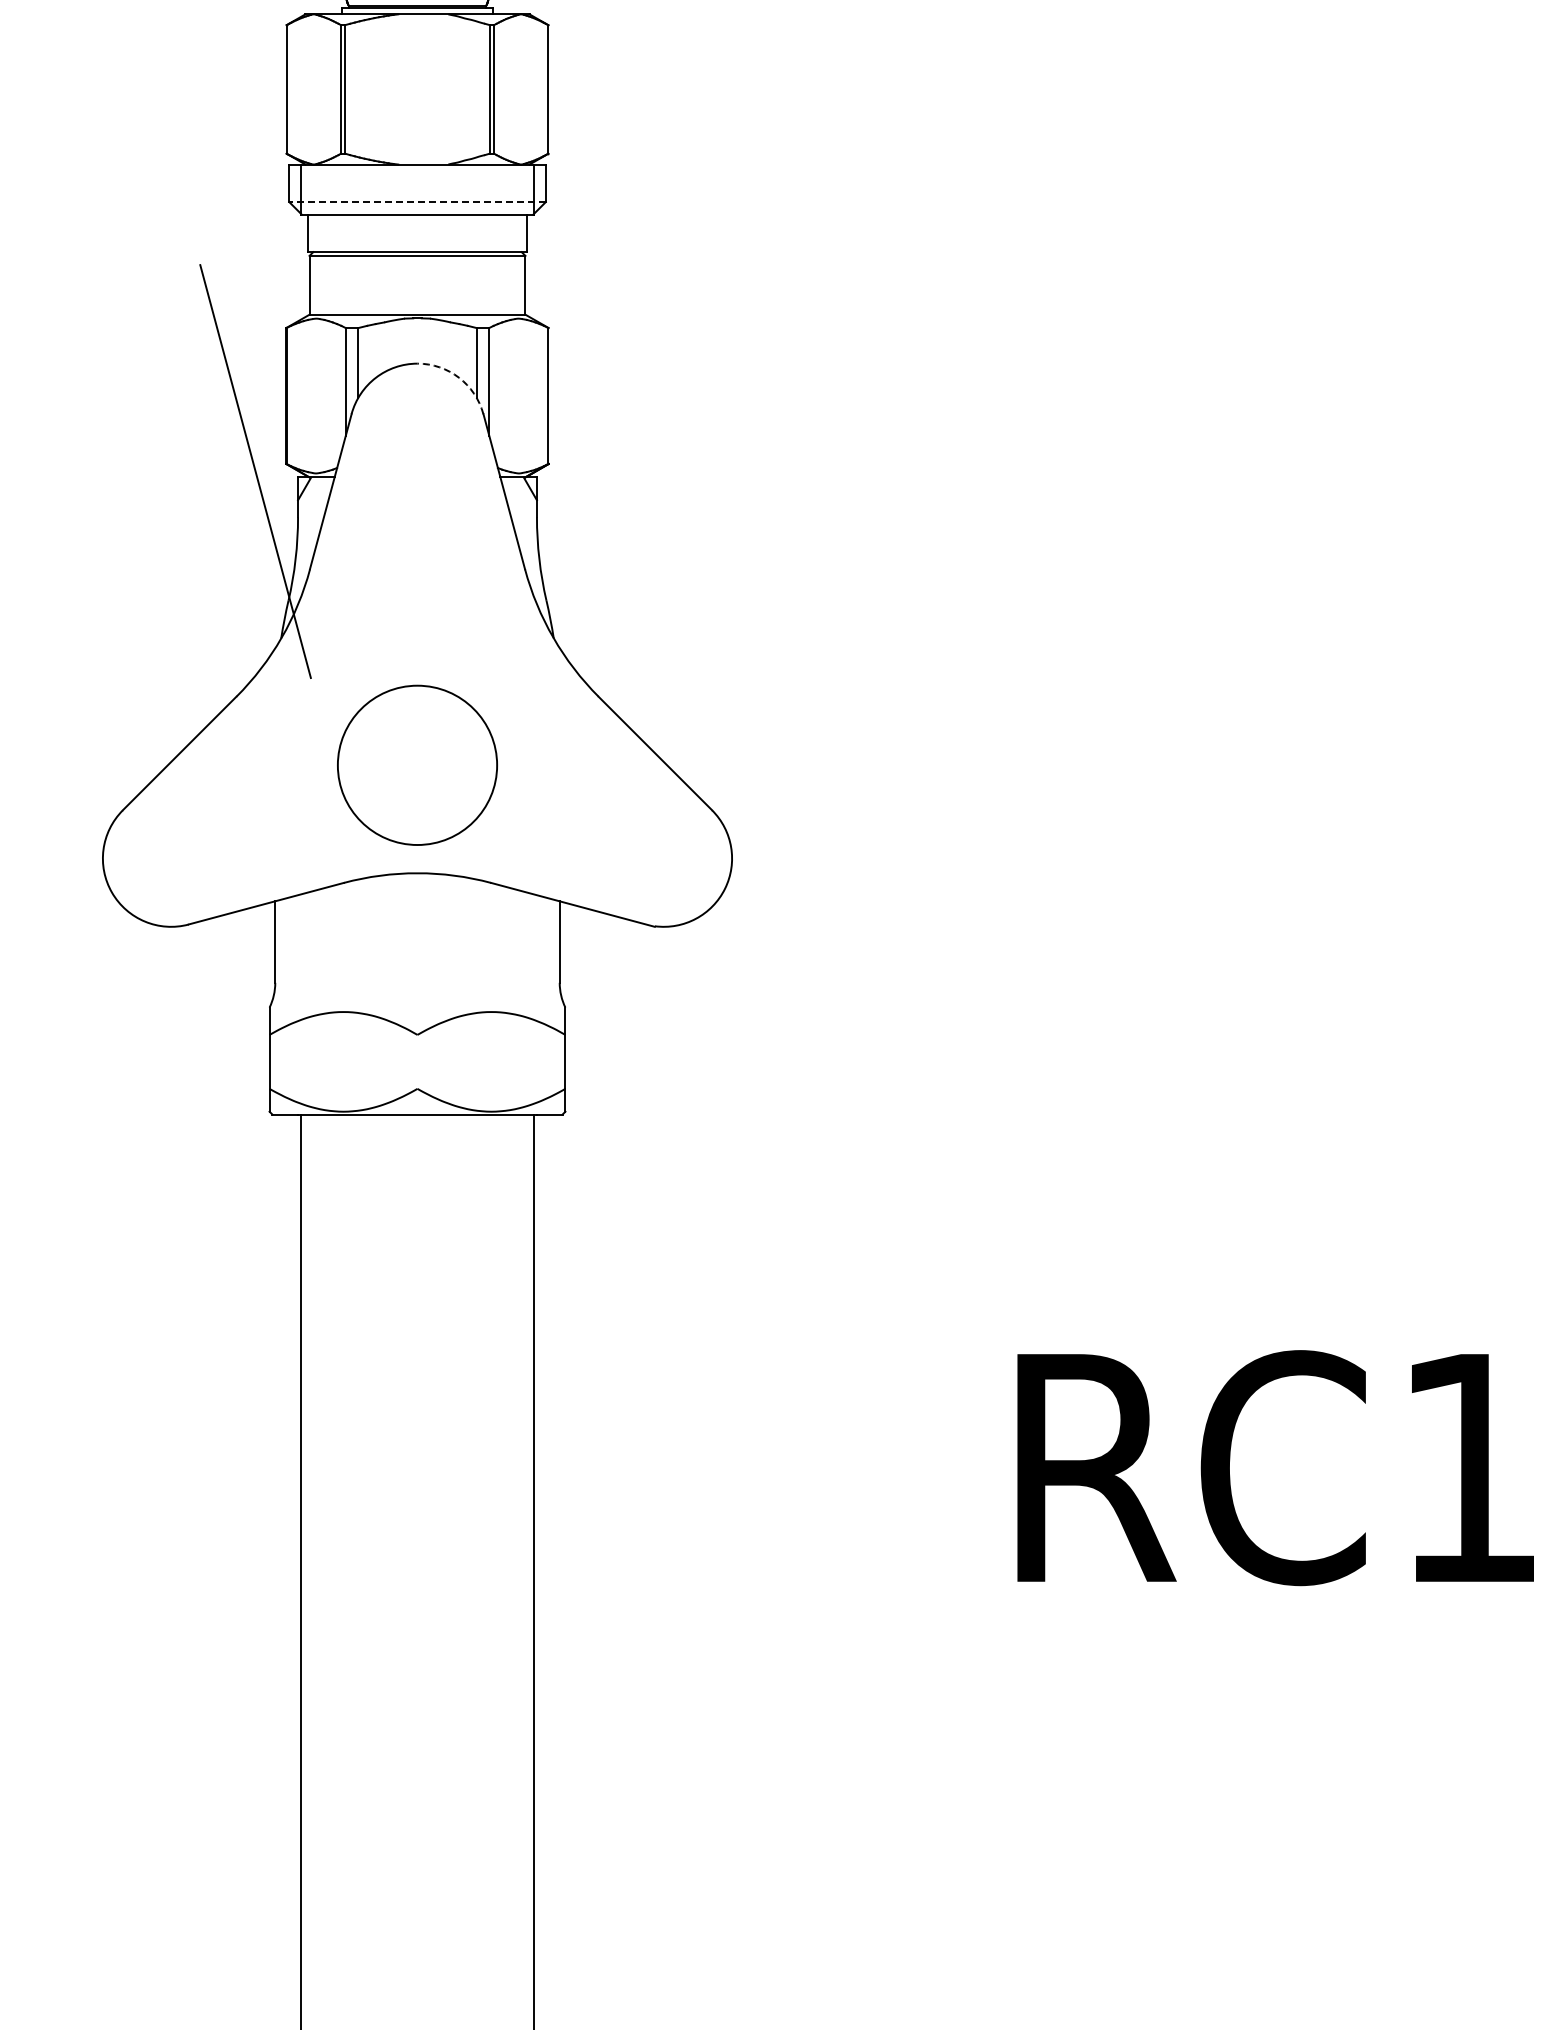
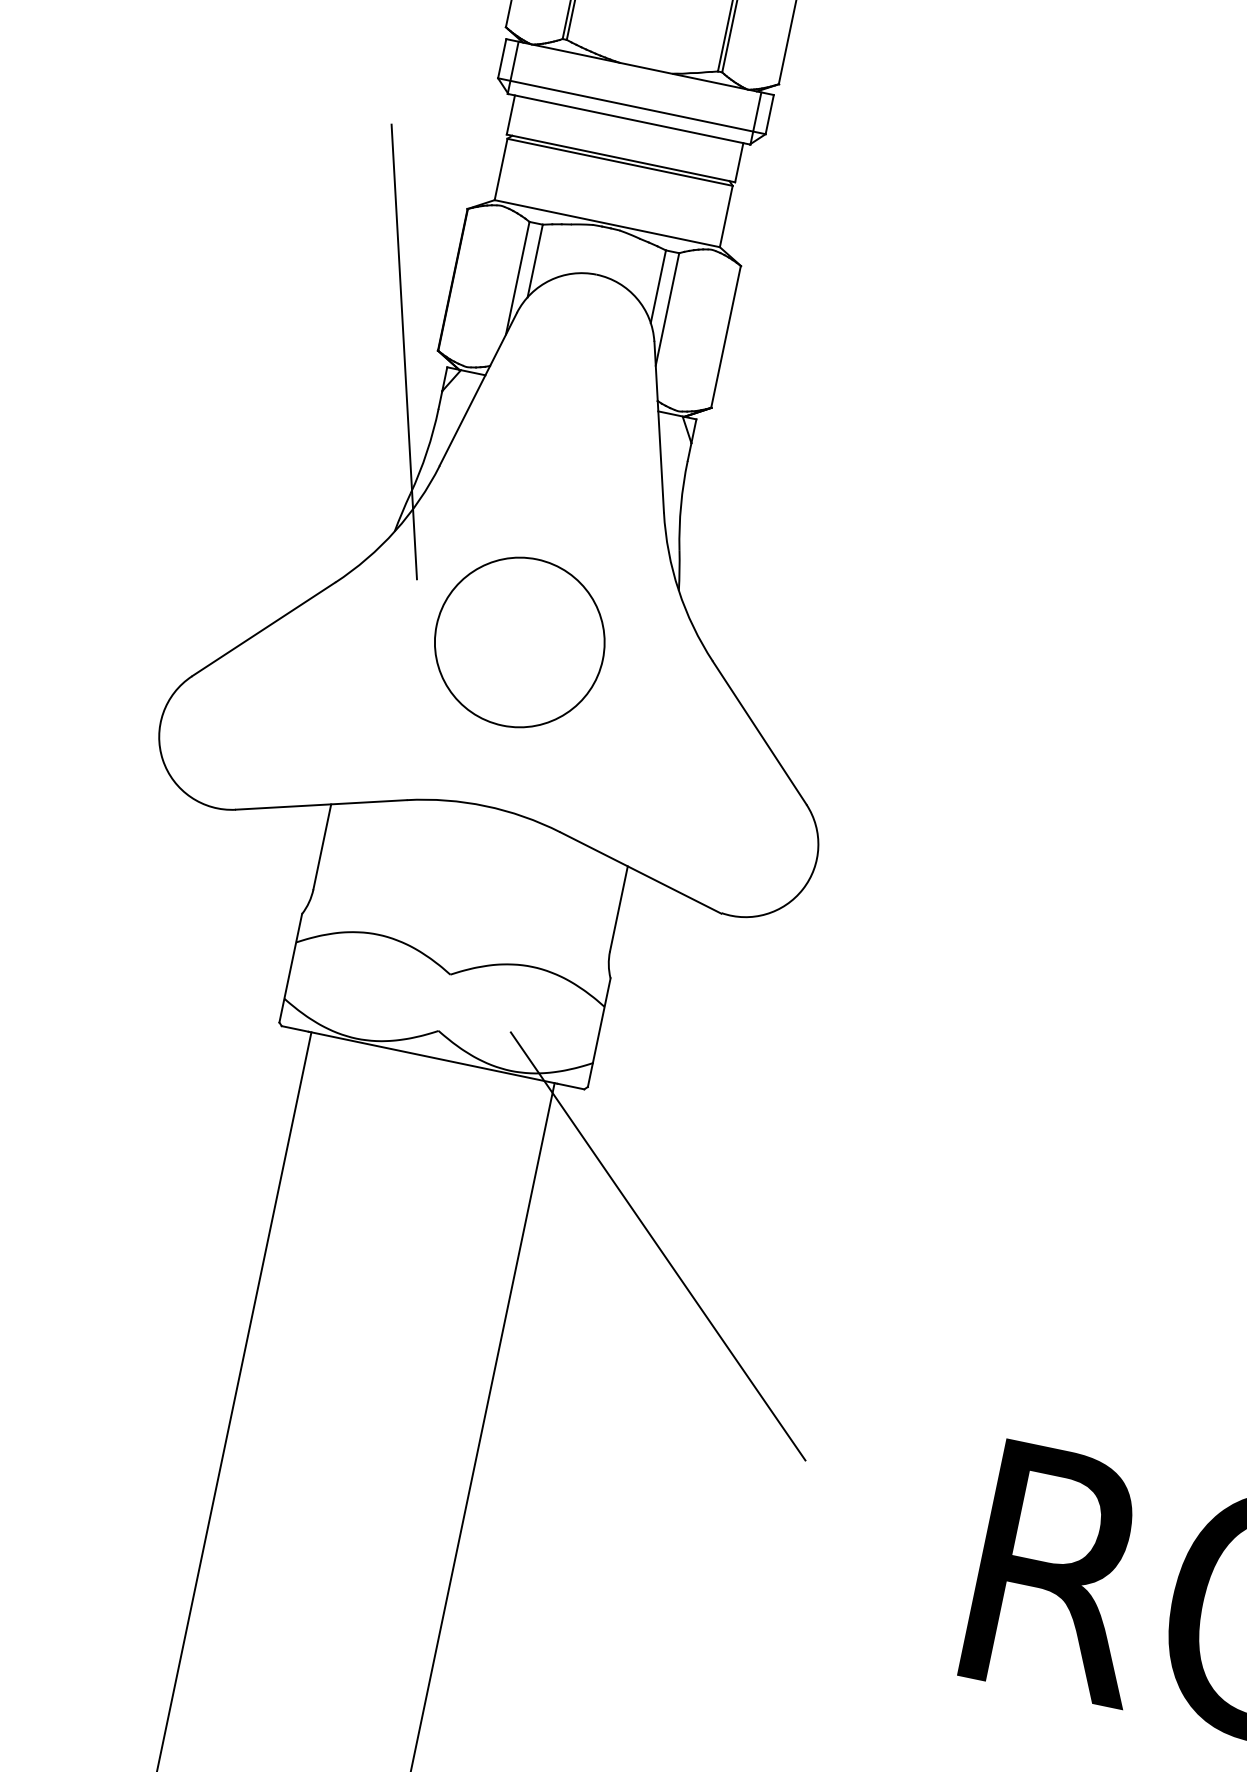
line: (417, 202) -> (631, 106), dashed -> solid
arc: (459, 377) -> (637, 298), dashed -> solid
circle: (417, 764) -> (519, 641), moved
line: (660, 1244) -> (658, 1246), added

